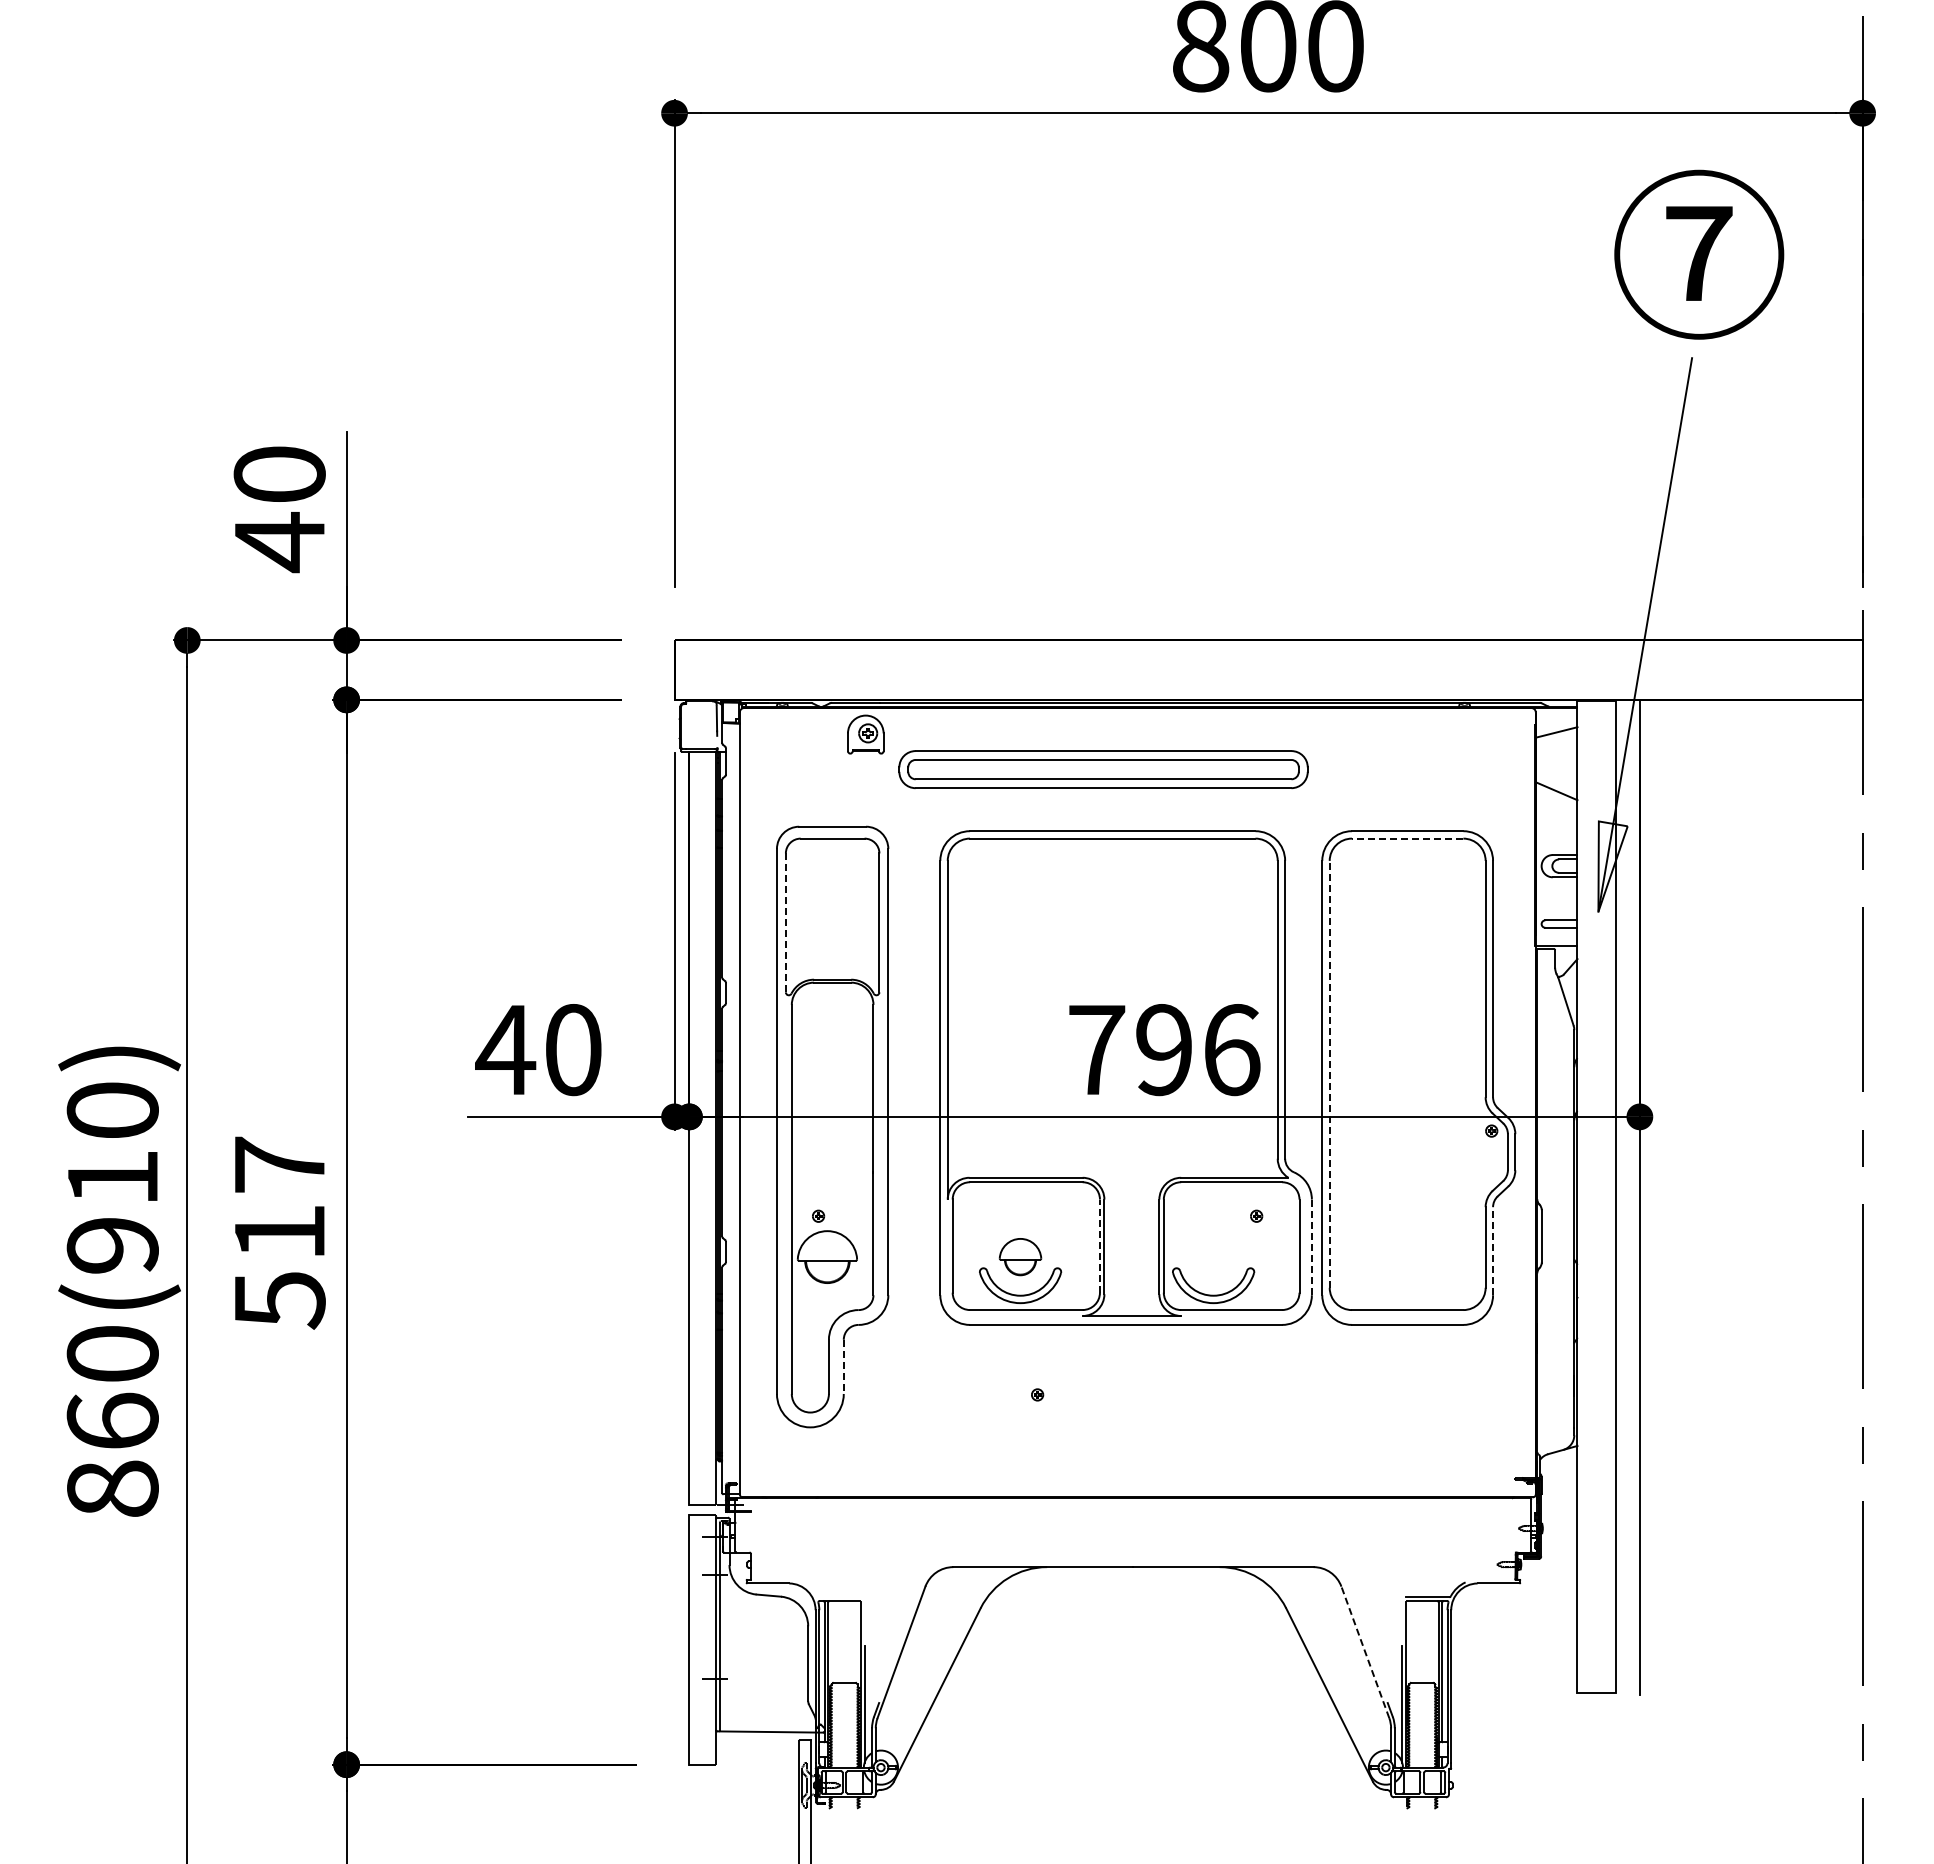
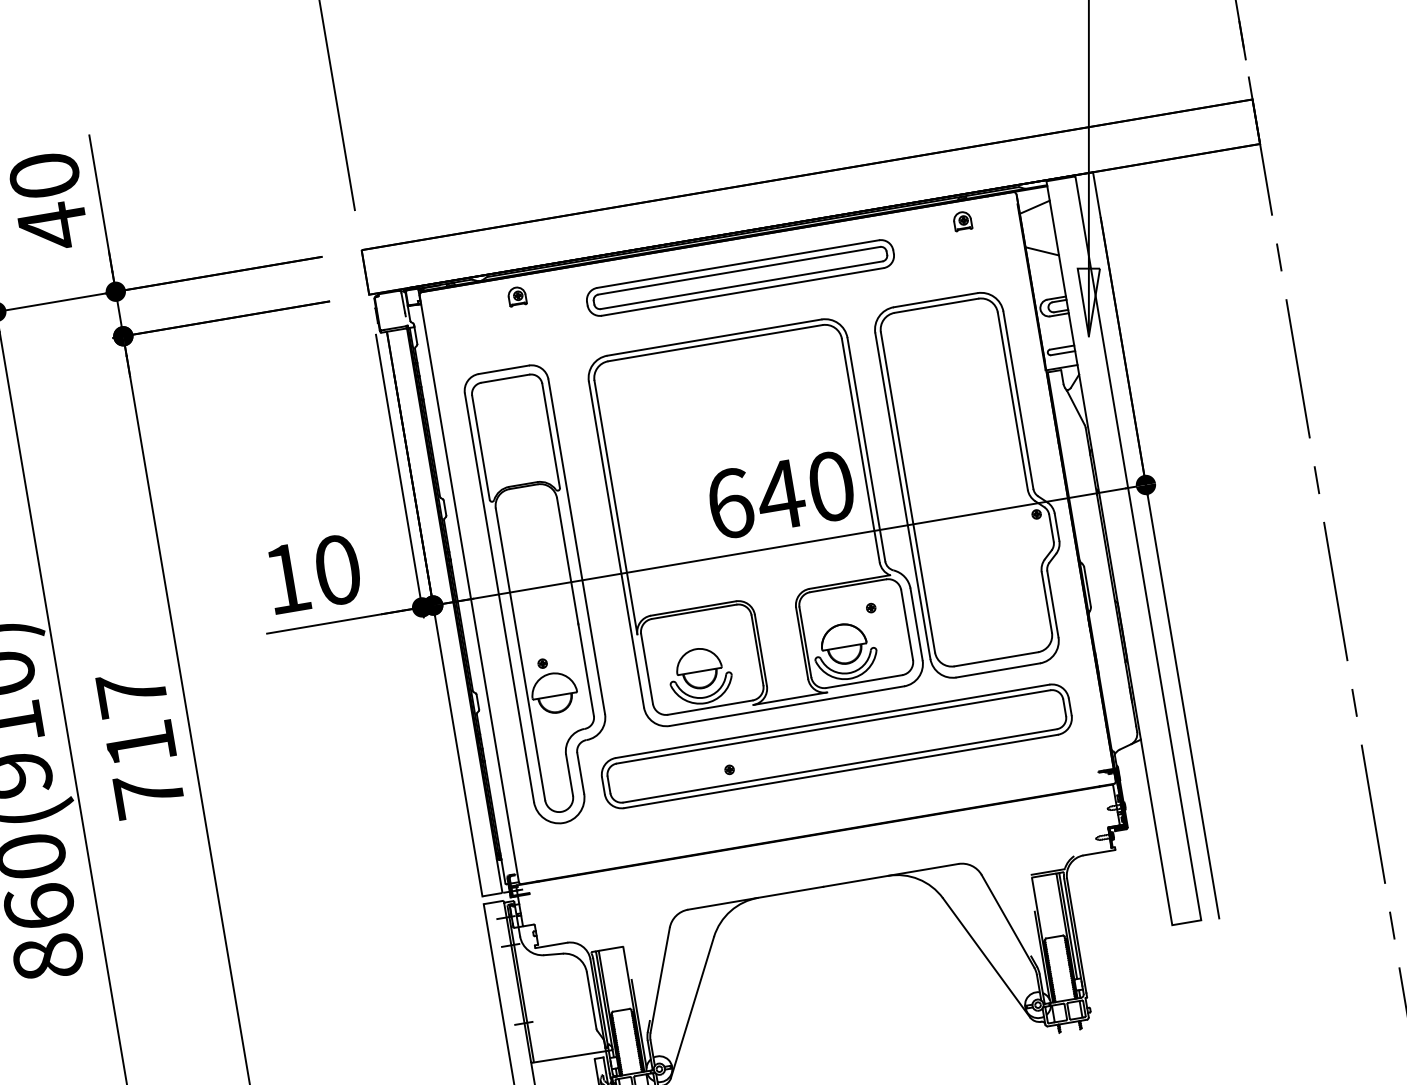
part: (866, 734) -> (517, 296), size x0.62
part: (1460, 734) -> (962, 221), added
part: (1103, 769) -> (740, 277), moved
line: (1407, 838) -> (936, 305), dashed -> solid
line: (785, 923) -> (480, 448), dashed -> solid
text: (505, 1049) -> (286, 578), 40 -> 10
text: (1164, 1050) -> (781, 495), 796 -> 640
line: (1329, 1073) -> (907, 491), dashed -> solid
line: (1099, 1246) -> (757, 650), dashed -> solid
line: (1311, 1247) -> (916, 624), dashed -> solid
line: (1493, 1250) -> (1053, 603), dashed -> solid
part: (1020, 1256) -> (699, 668), size x1.43
part: (1213, 1256) -> (843, 643), added
text: (280, 1300) -> (149, 795), 517 -> 717
line: (843, 1367) -> (580, 773), dashed -> solid
part: (1181, 1387) -> (836, 746), added
line: (1365, 1652) -> (1008, 921), dashed -> solid

